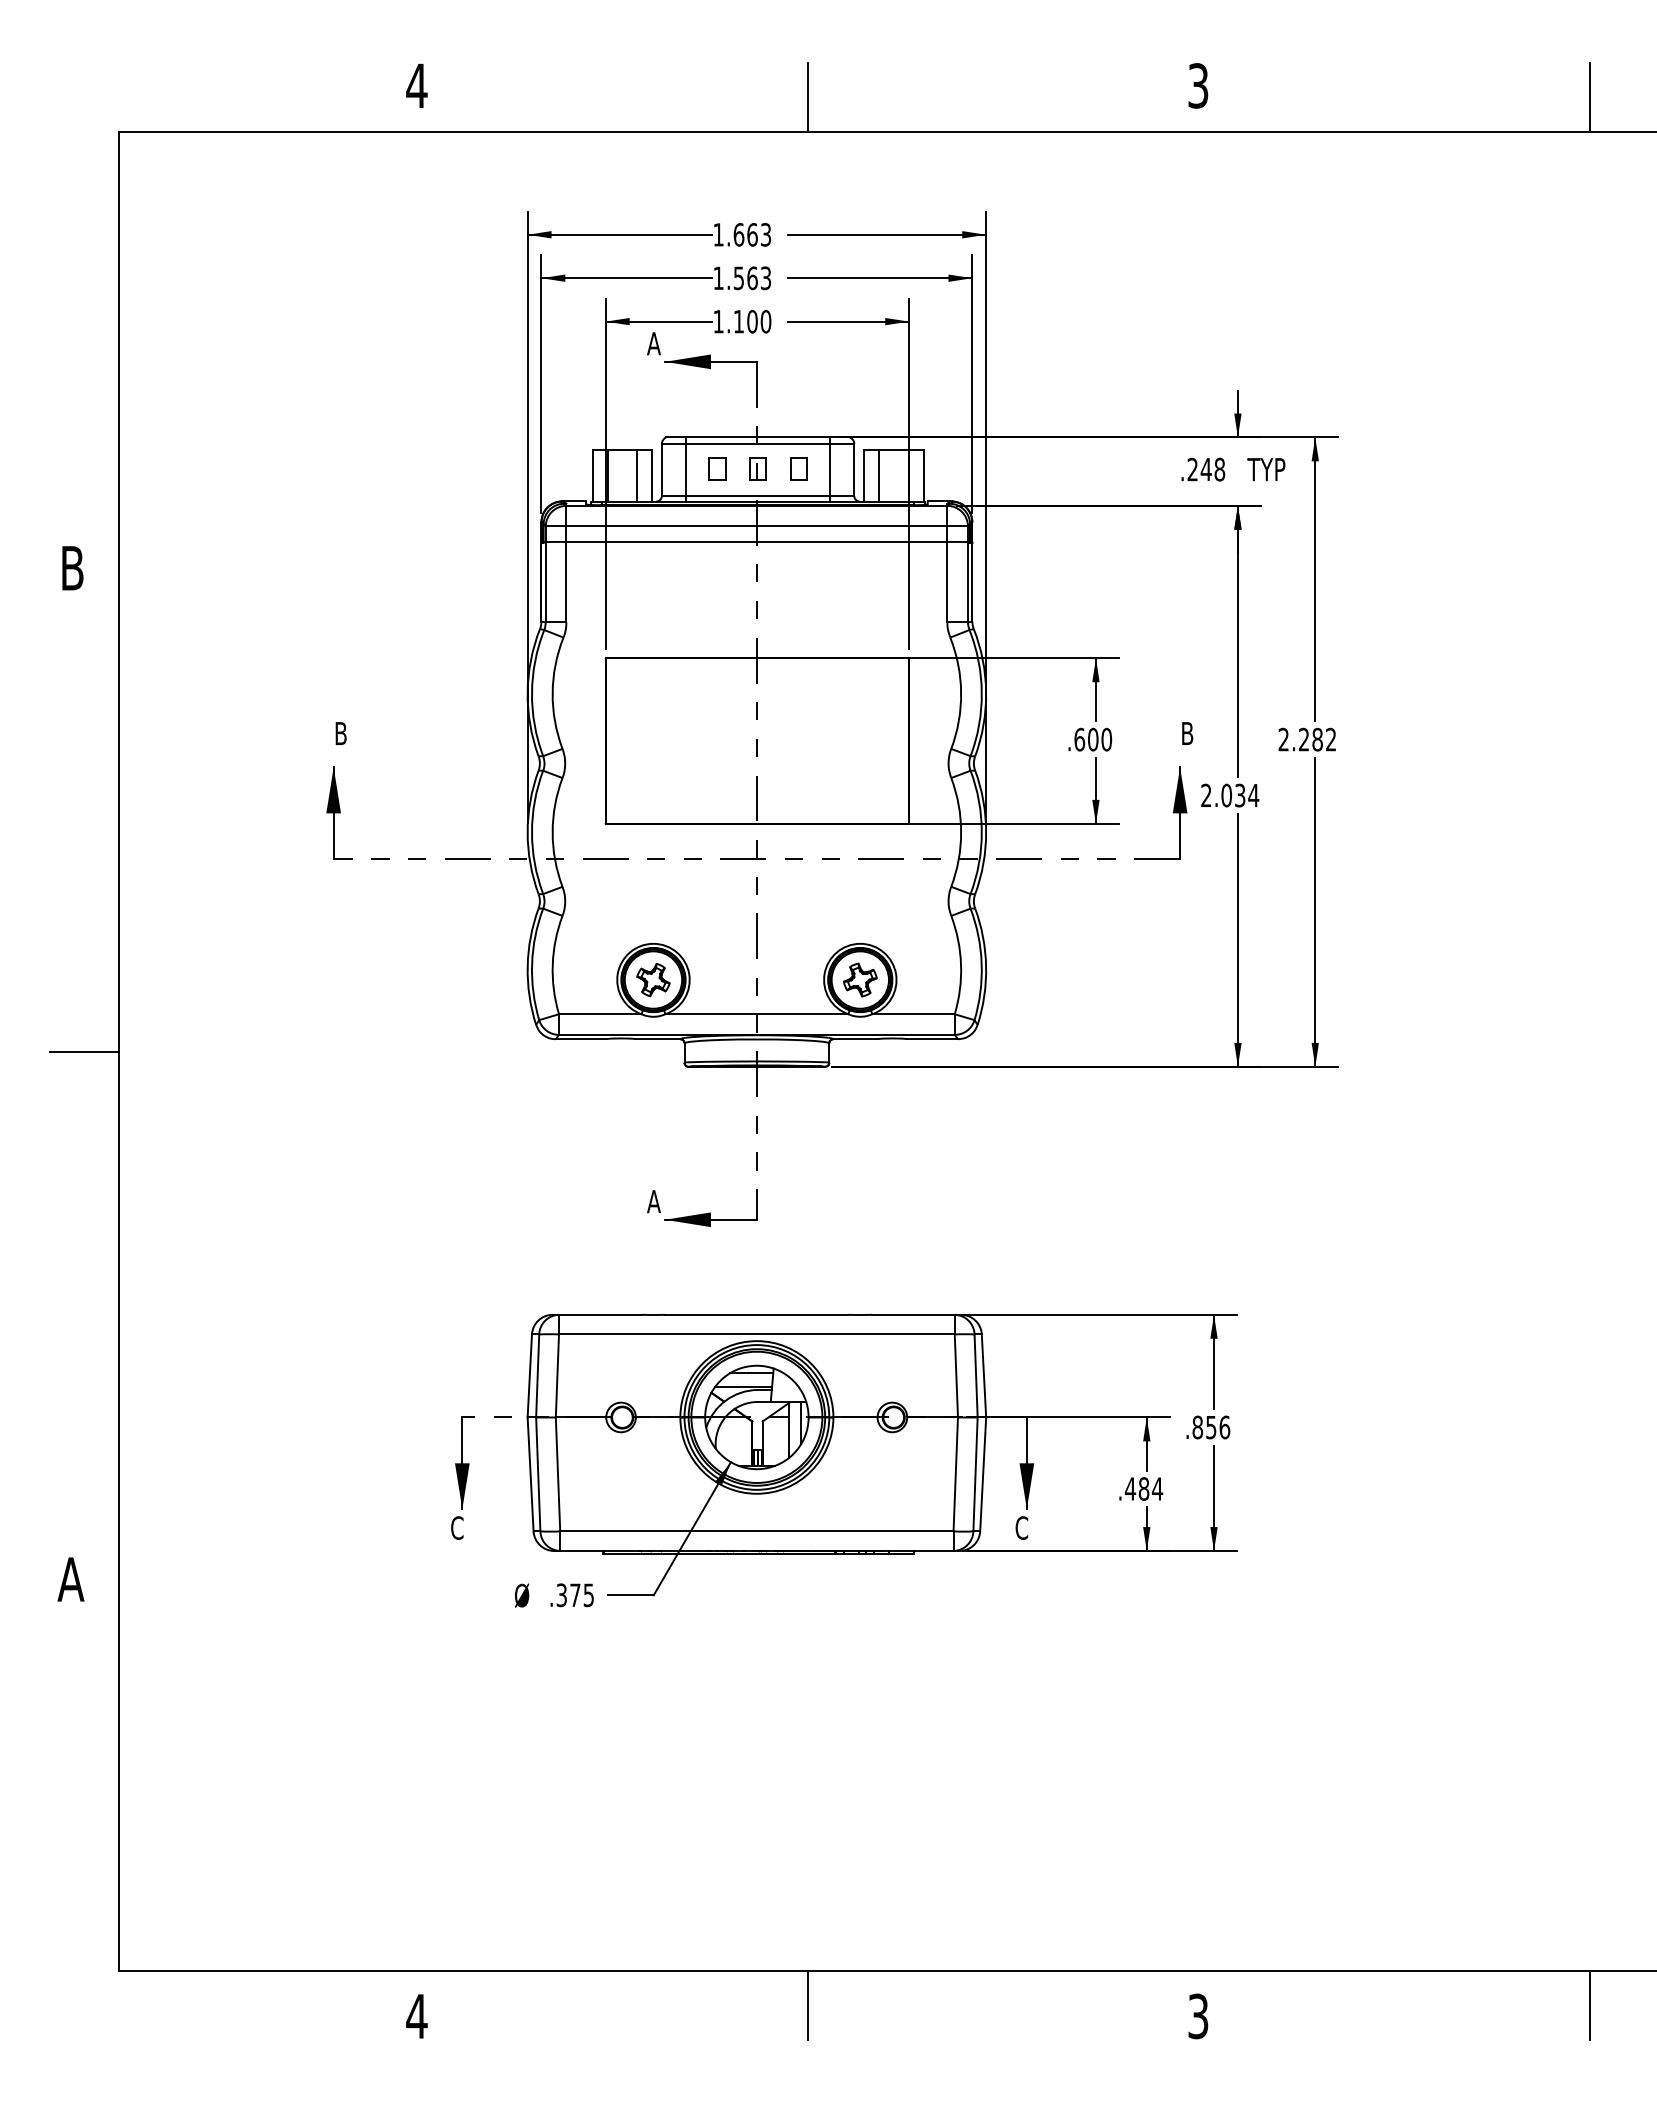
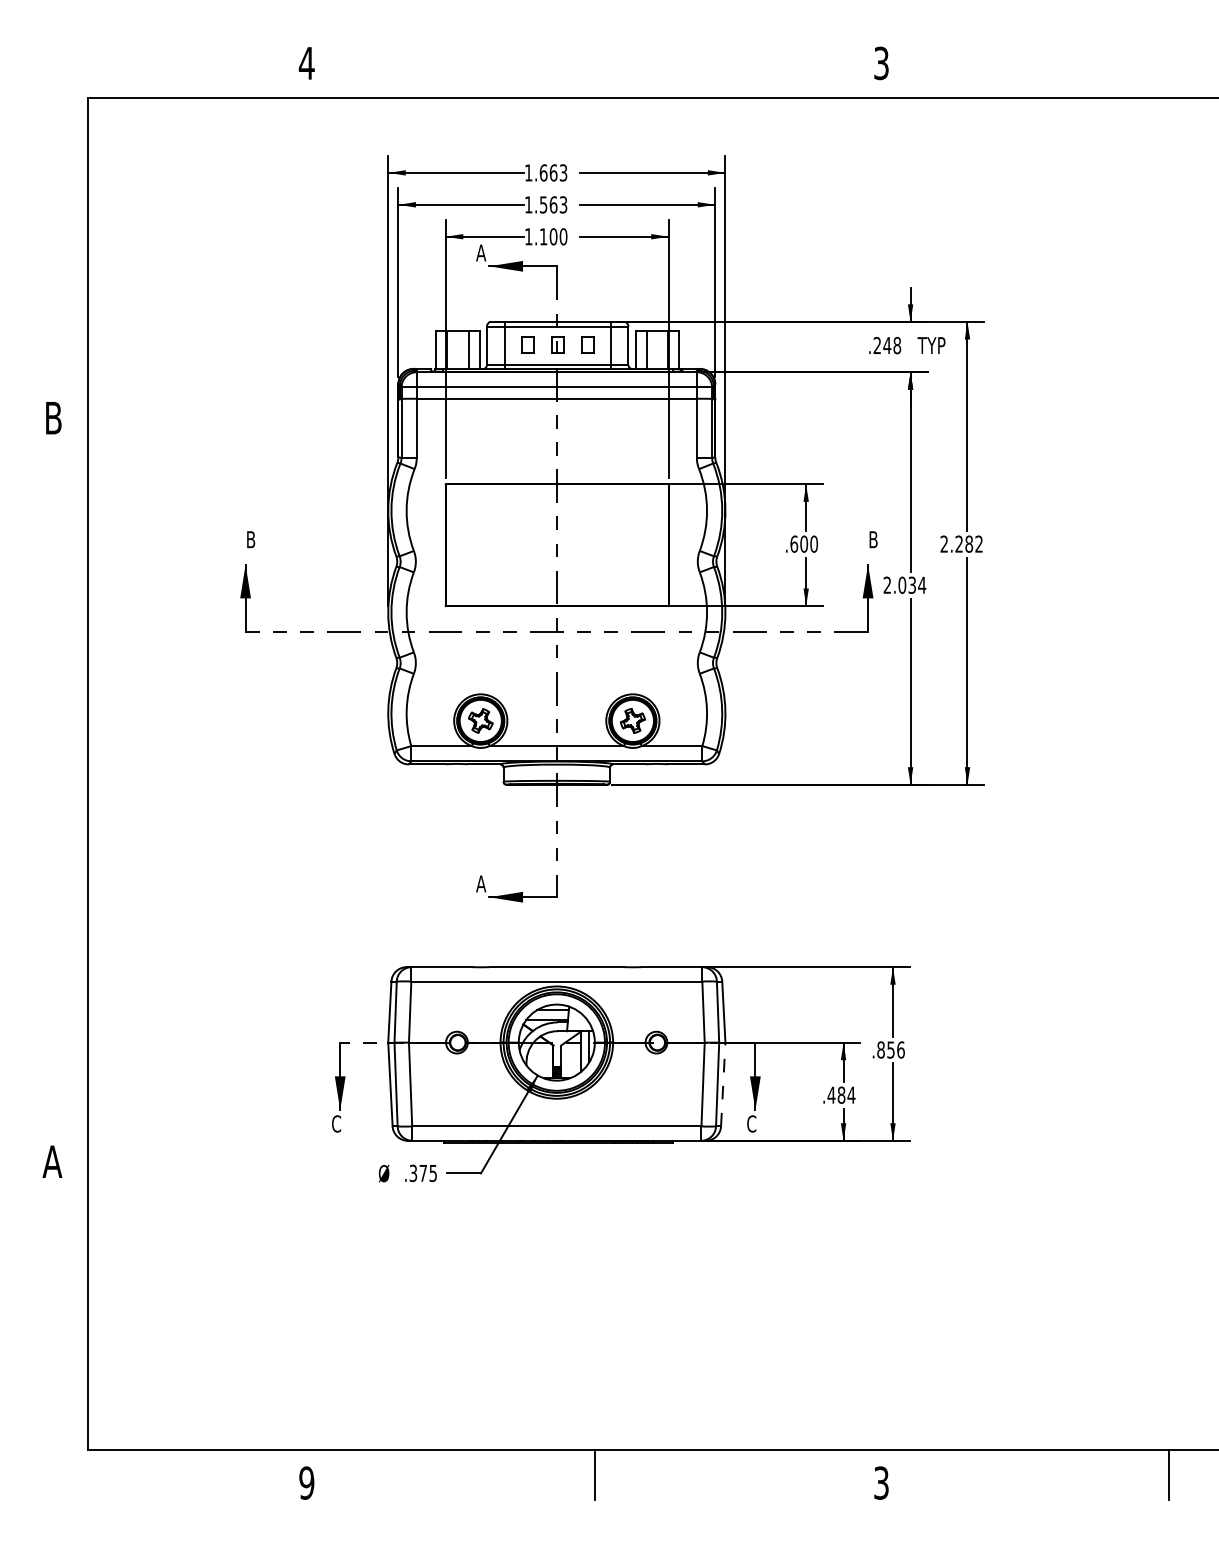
line: (808, 97) -> (594, 71), removed
line: (1589, 97) -> (1169, 71), removed
line: (83, 1051) -> (61, 773), removed
line: (983, 1473) -> (723, 1083), solid -> dashed
text: (416, 2016) -> (306, 1483), 4 -> 9

